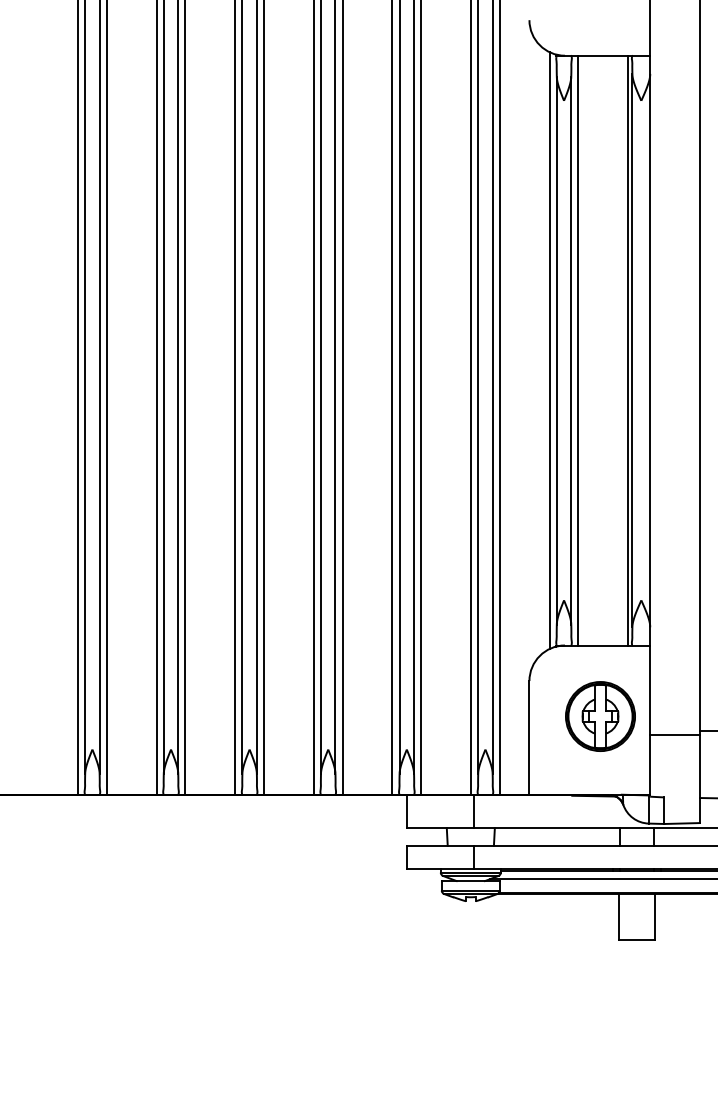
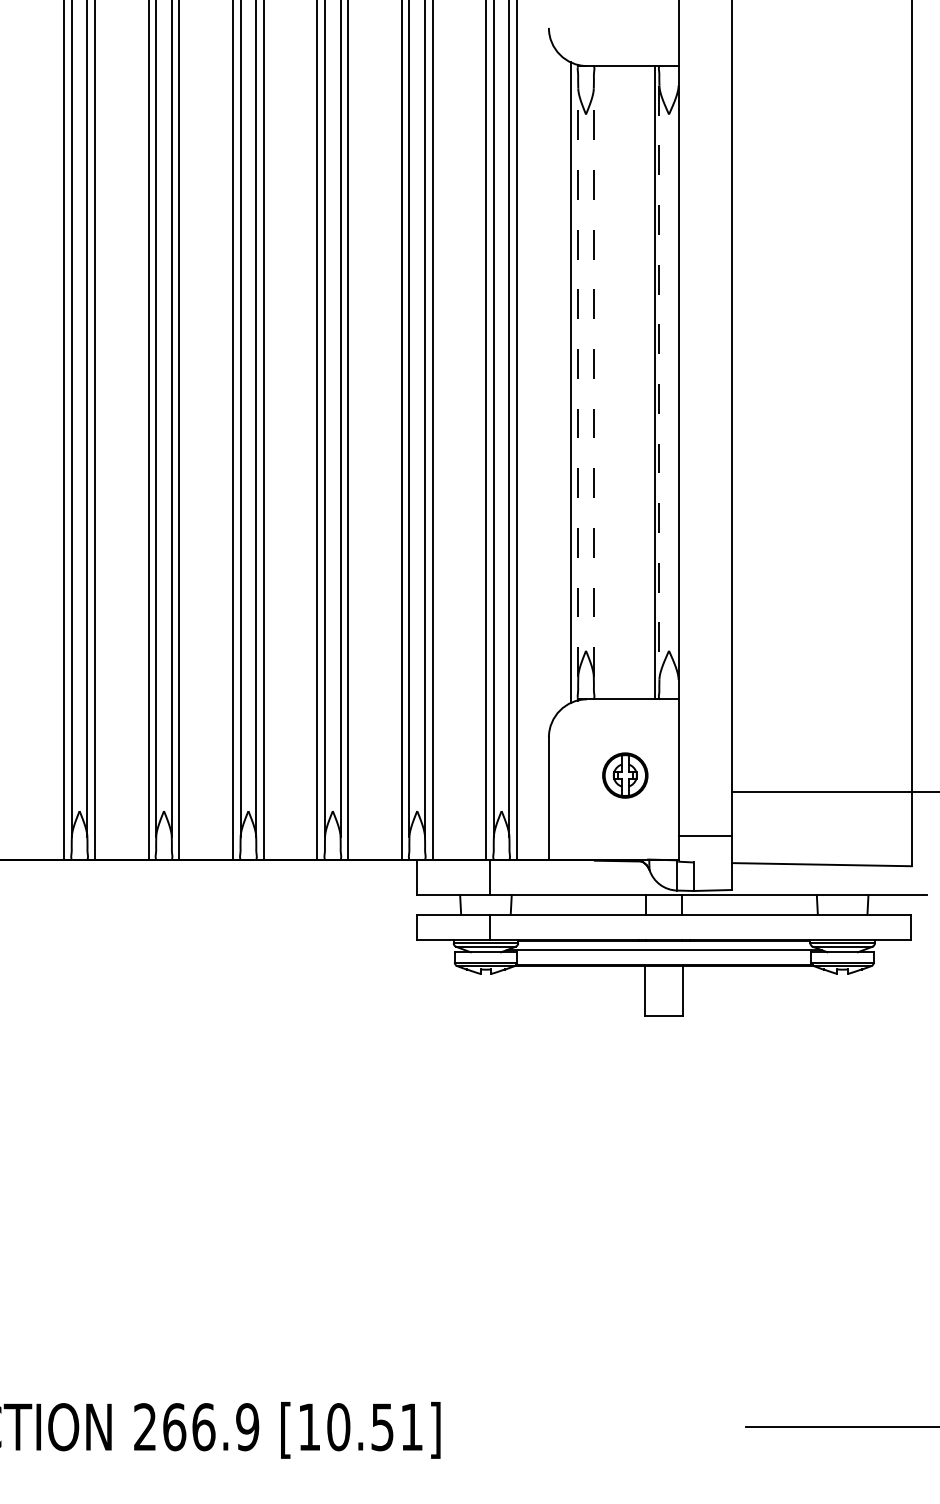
line: (557, 350) -> (578, 382), solid -> dashed
line: (570, 350) -> (593, 382), solid -> dashed
line: (578, 350) -> (601, 382), removed
line: (632, 350) -> (659, 382), solid -> dashed
part: (600, 716) -> (625, 775), size x0.6
line: (675, 735) -> (705, 836), moved

